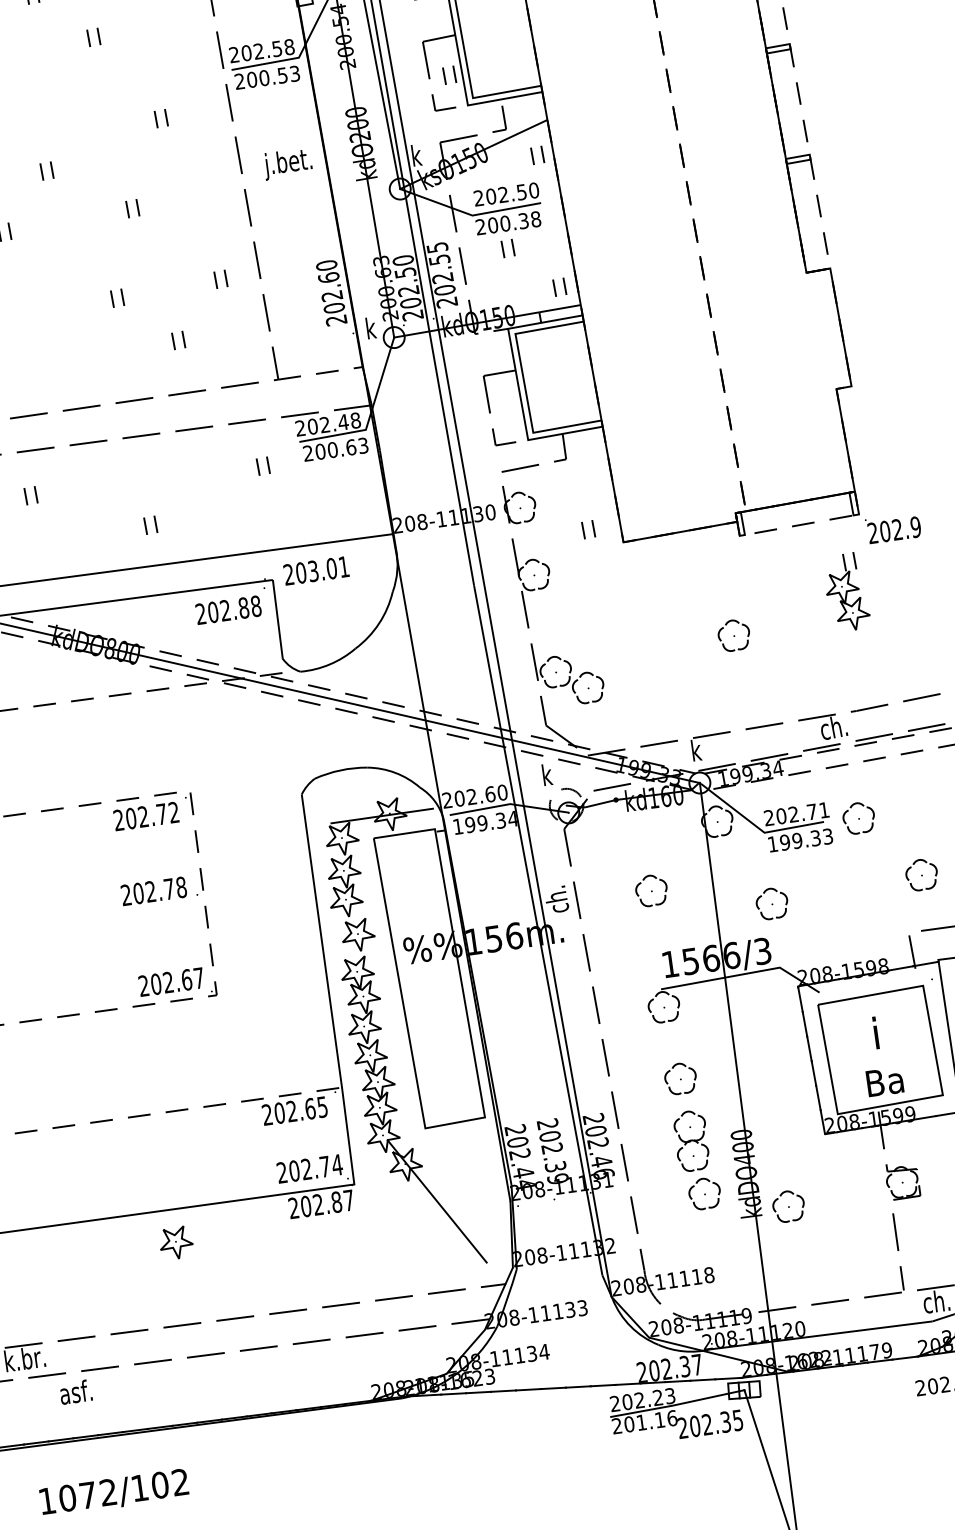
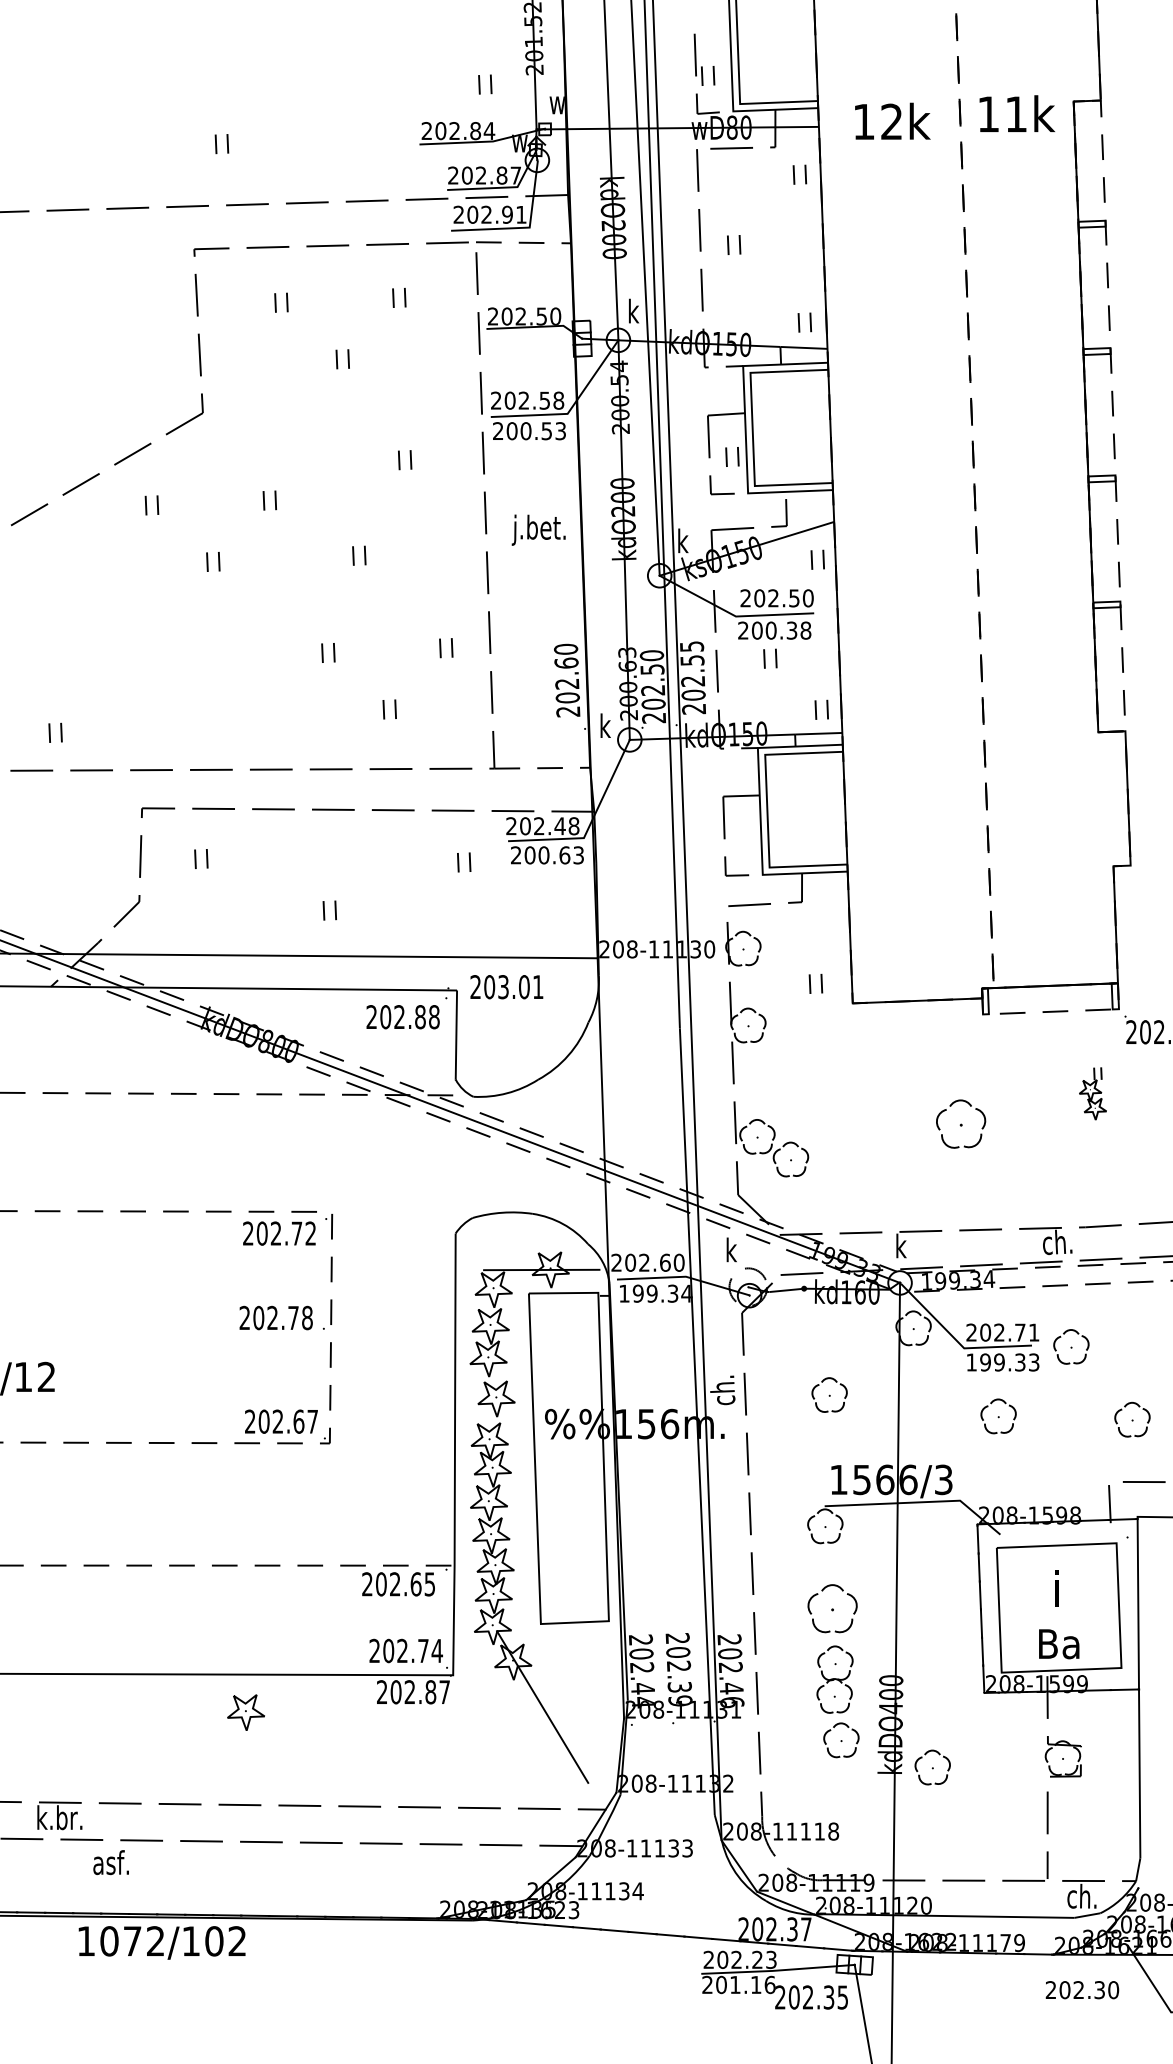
part: (846, 592) -> (1092, 1093), size x0.6
part: (734, 635) -> (961, 1124), size x1.4
part: (772, 903) -> (998, 1416), moved
part: (680, 1078) -> (832, 1608), size x1.4
text: (113, 1492) -> (161, 1942), moved

